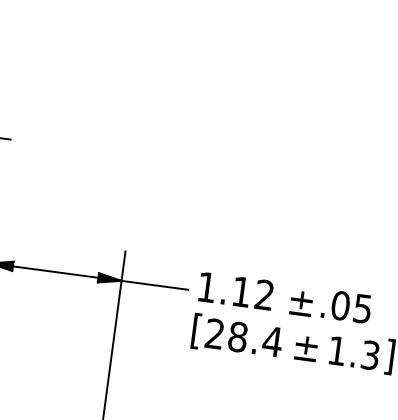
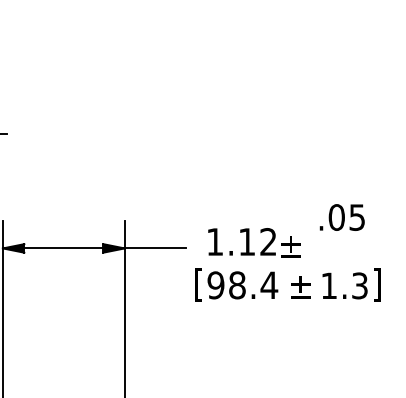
text: (235, 290) -> (241, 241), moved
text: (345, 306) -> (341, 217), moved
text: (214, 334) -> (215, 285), 28.4 -> 98.4

